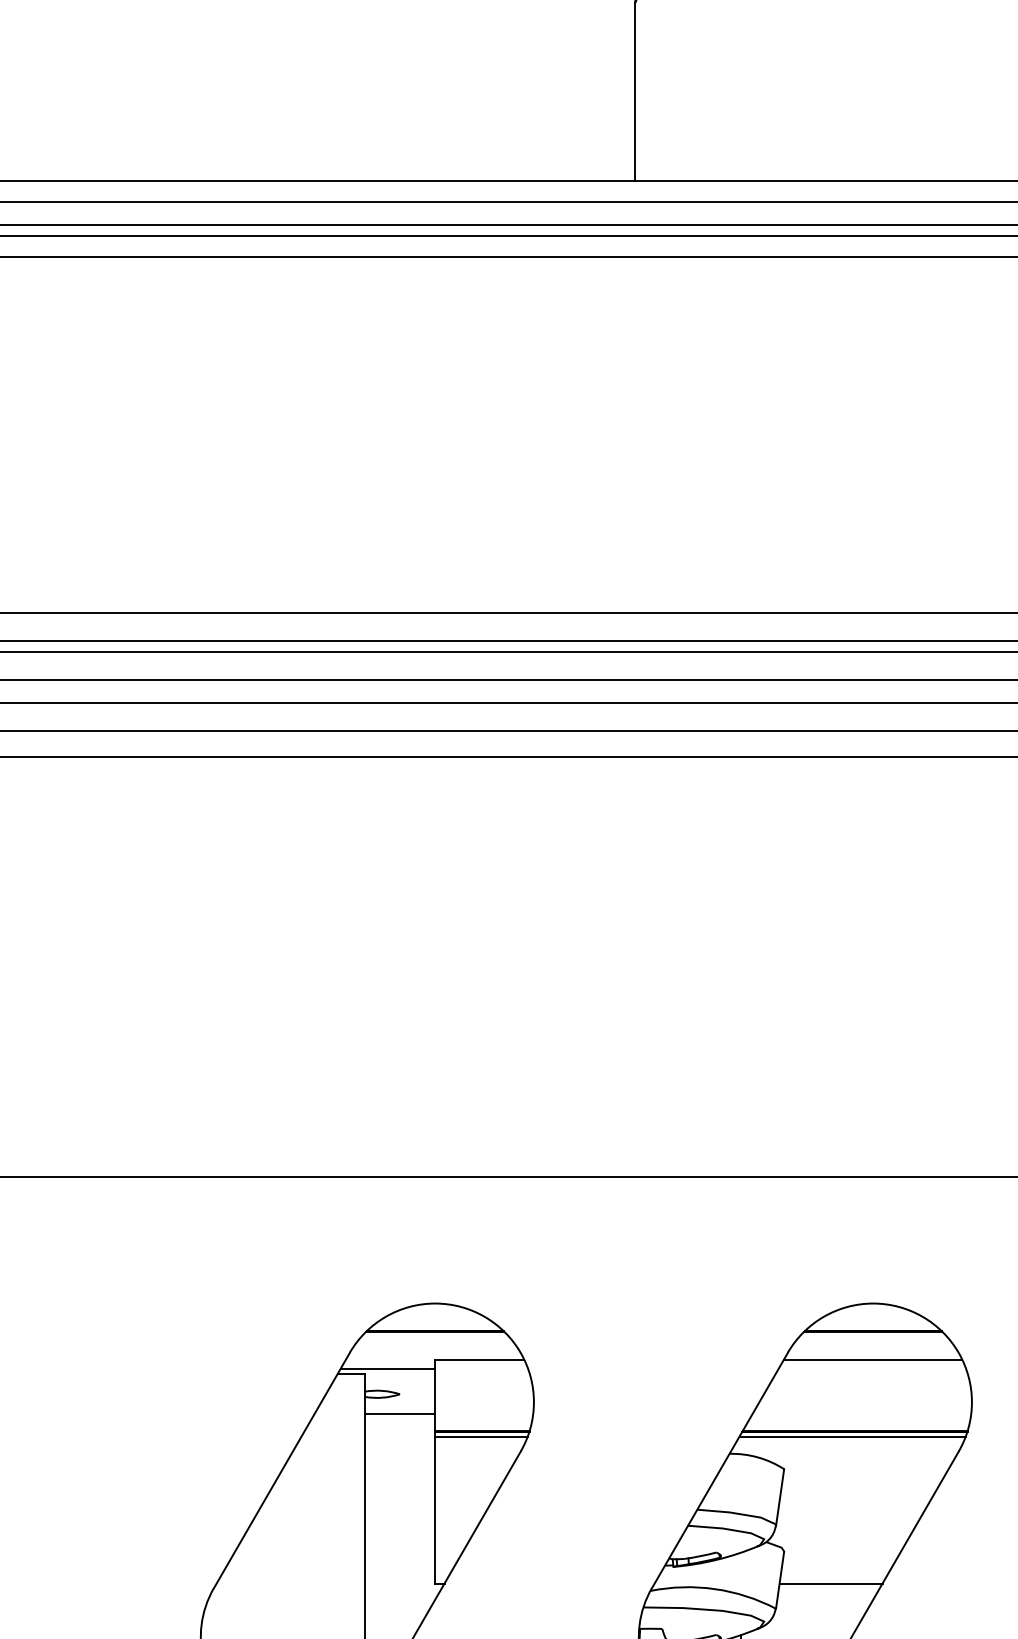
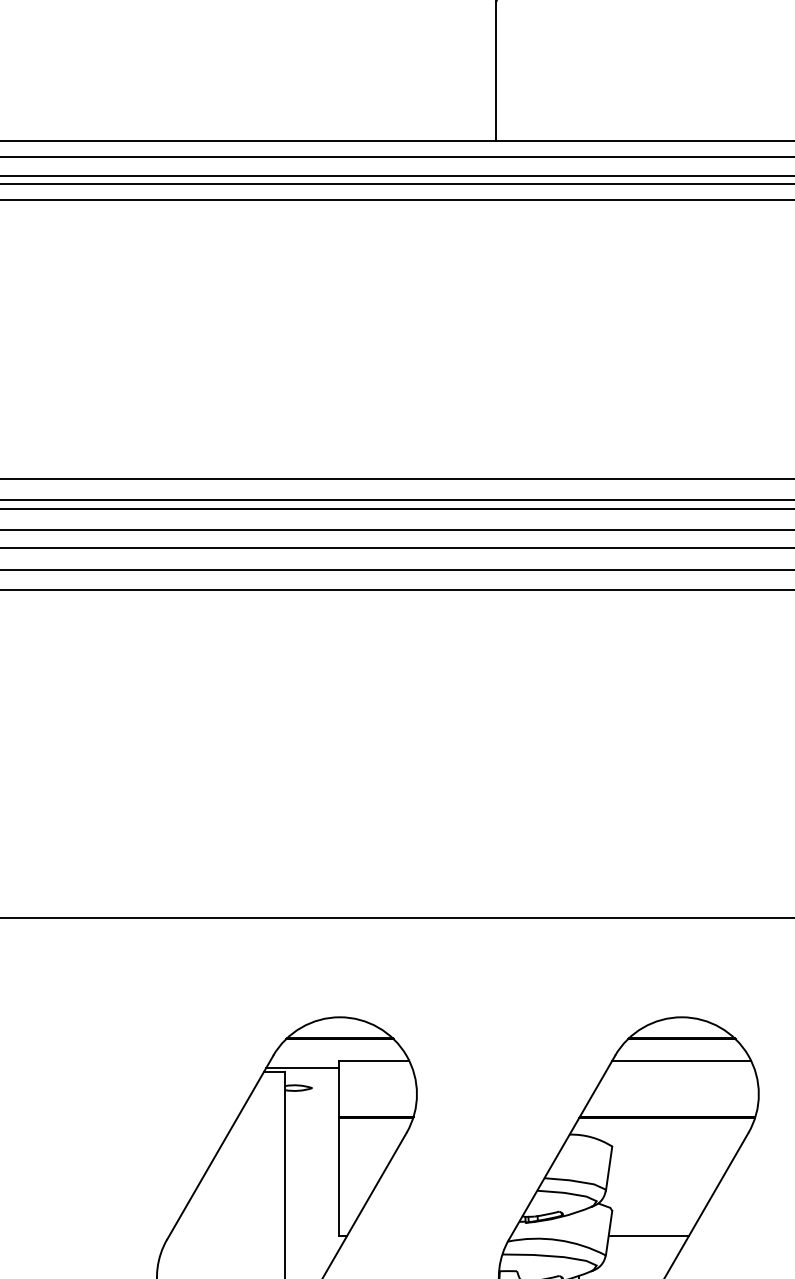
line: (399, 1413) -> (312, 1103), removed
line: (480, 1436) -> (375, 1121), removed
line: (852, 1436) -> (665, 1121), removed

